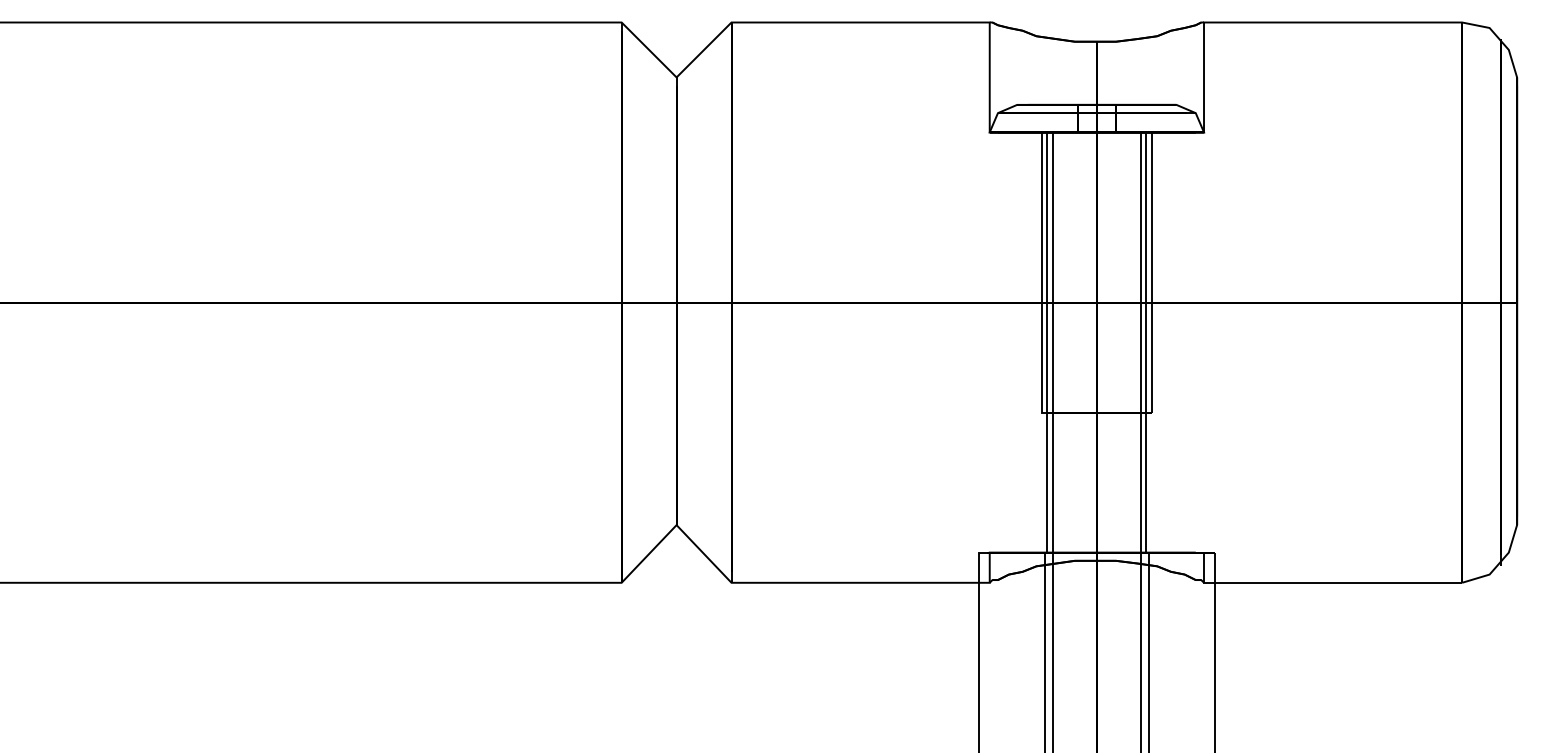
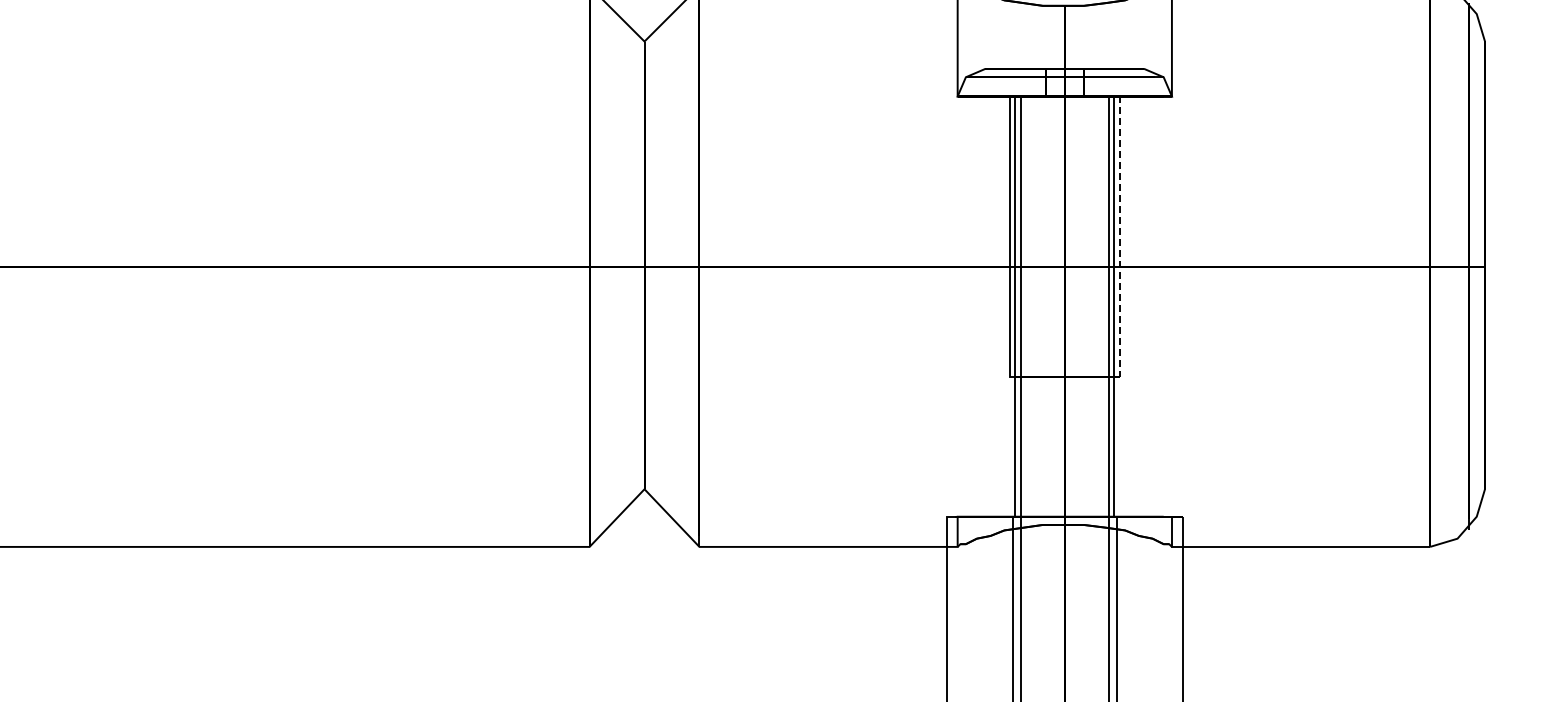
line: (1151, 272) -> (1119, 236), solid -> dashed

